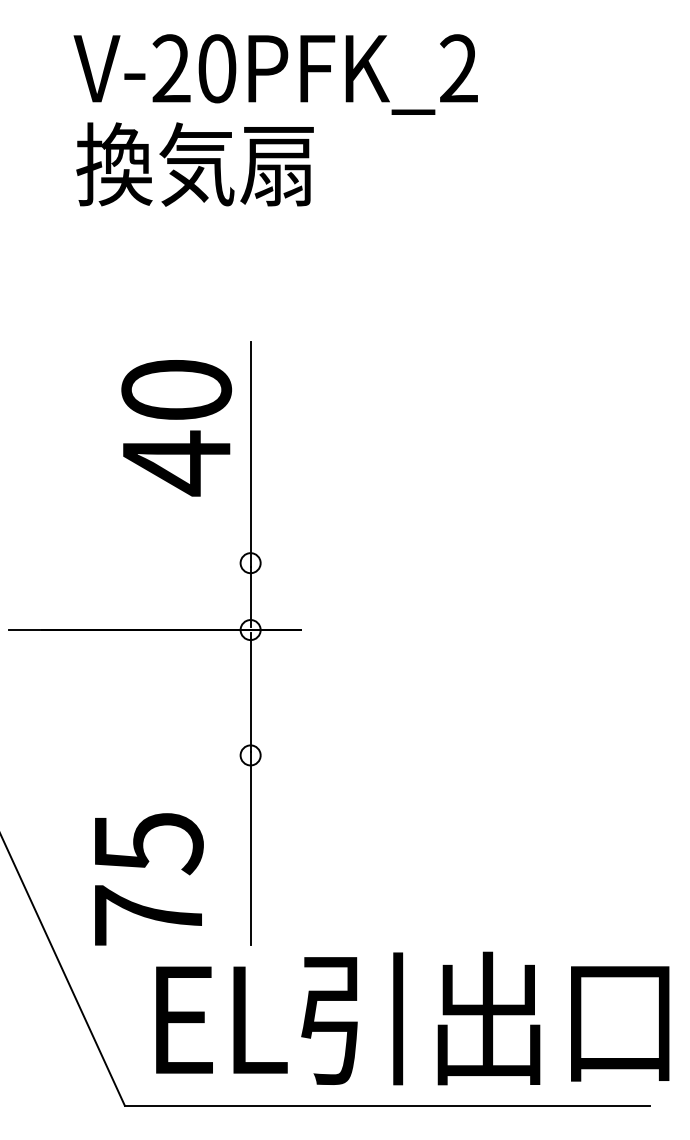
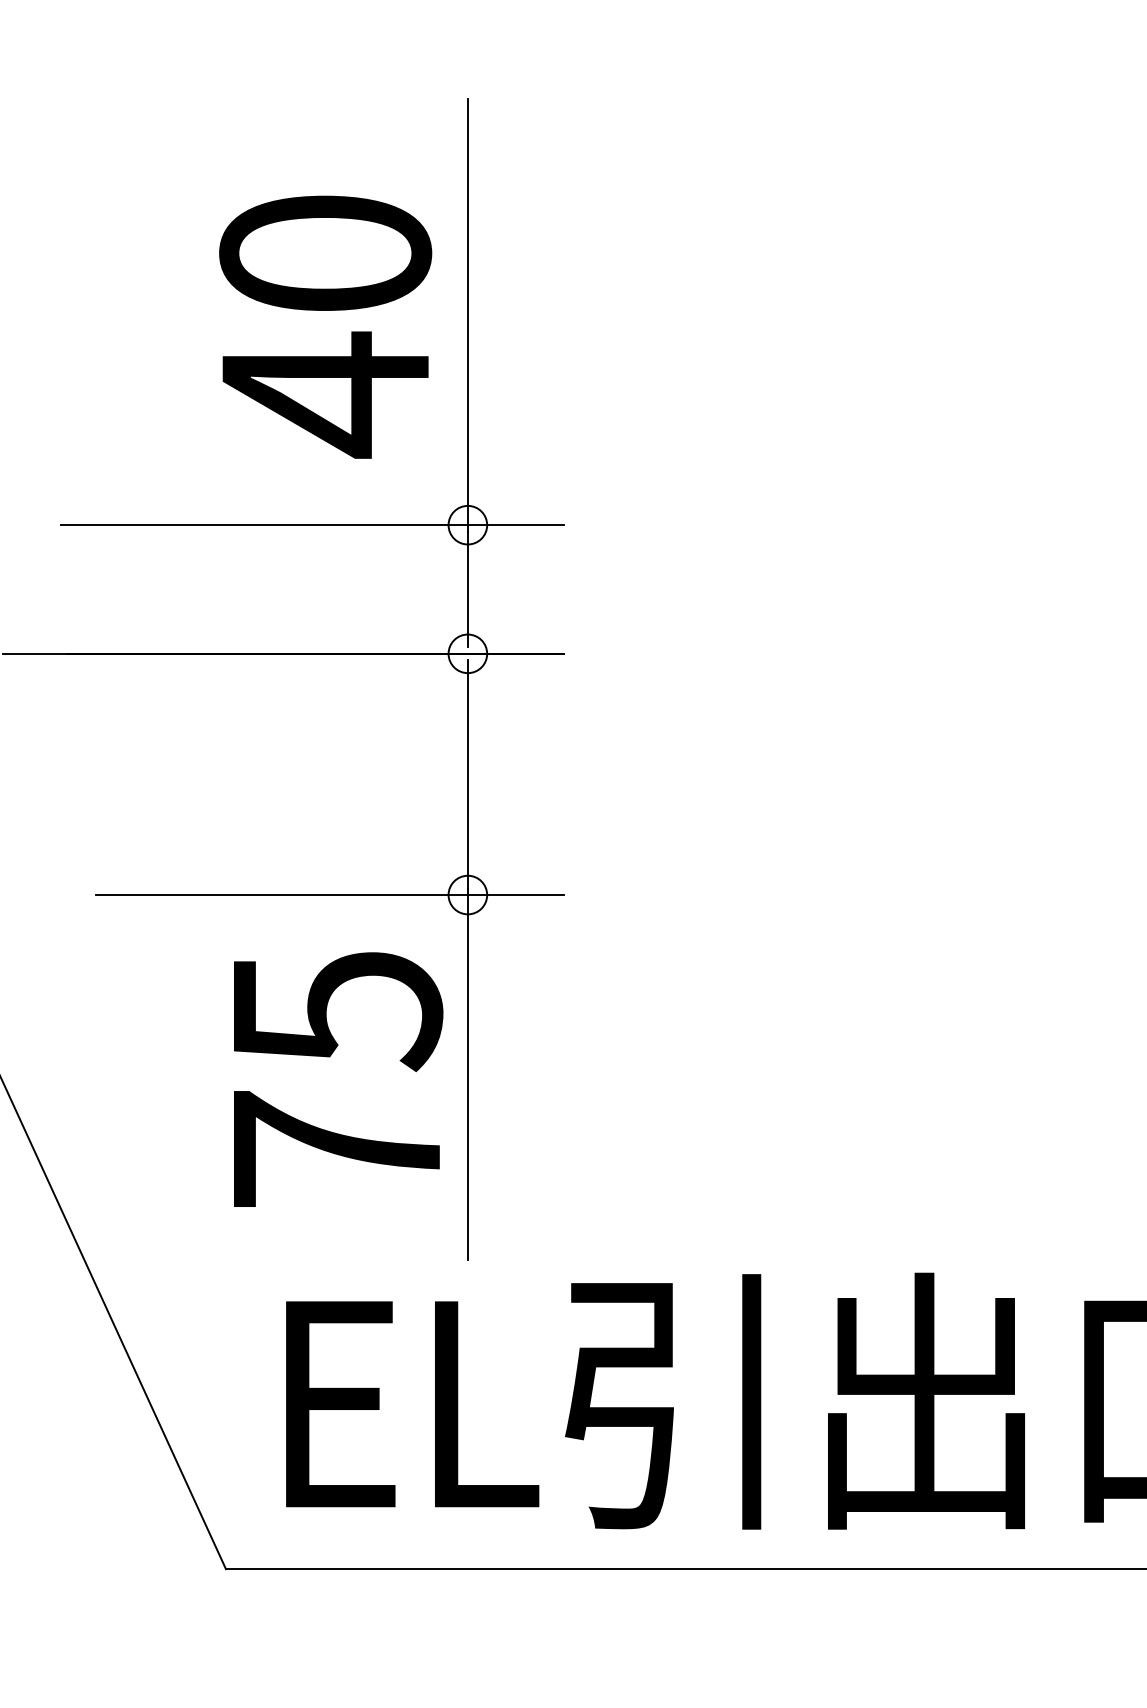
text: (176, 428) -> (325, 327), moved
line: (169, 563) -> (311, 525), added
line: (178, 755) -> (329, 895), added
text: (149, 879) -> (338, 1079), moved

